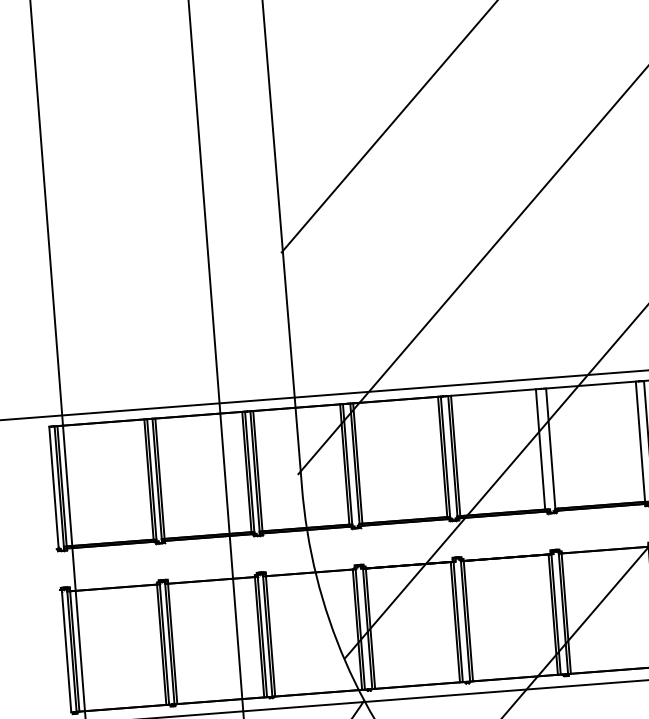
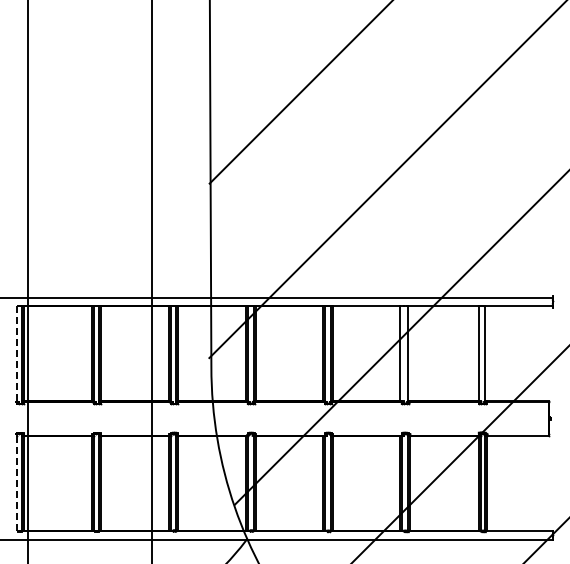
line: (54, 487) -> (17, 353), solid -> dashed
line: (66, 651) -> (17, 482), solid -> dashed

